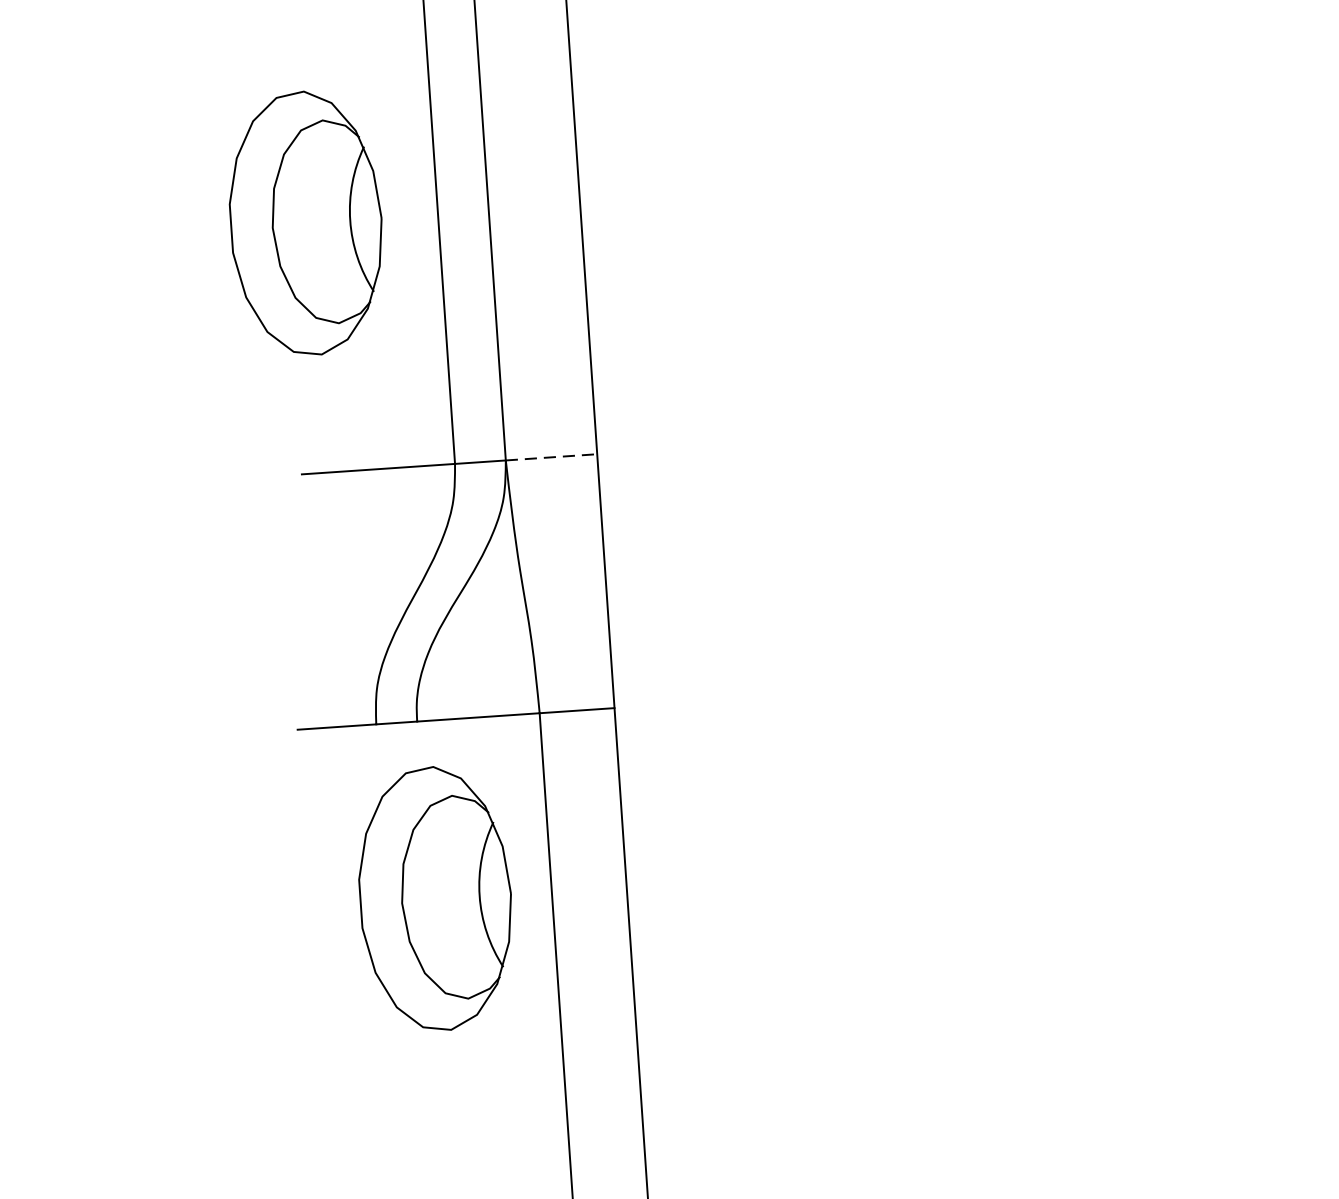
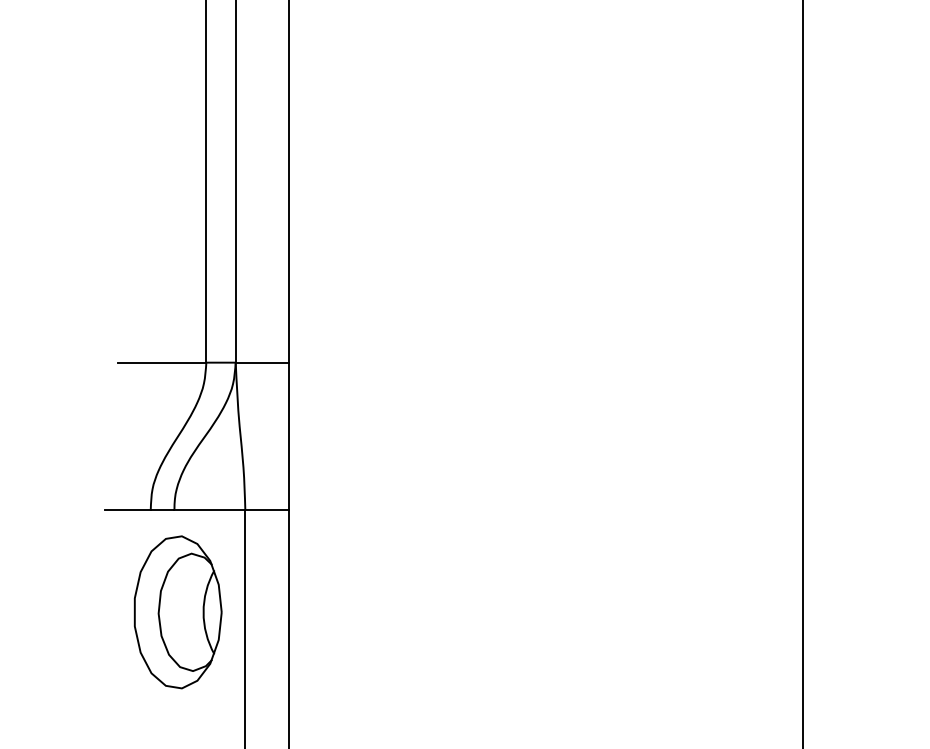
part: (305, 223) -> (129, 218), removed
line: (552, 457) -> (262, 362), dashed -> solid

